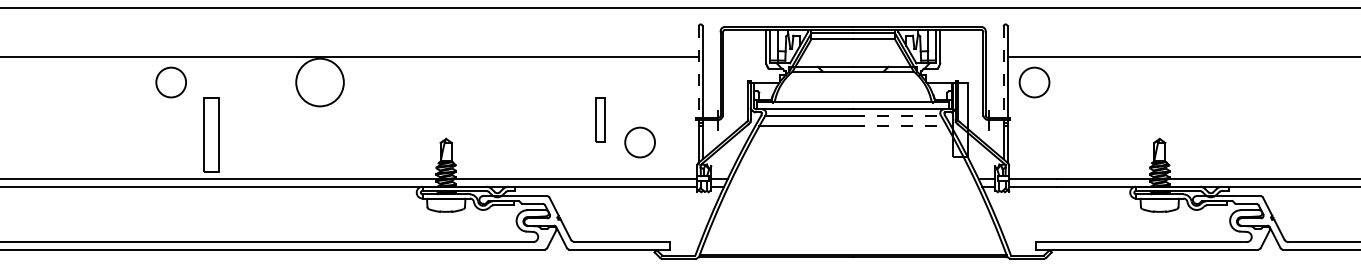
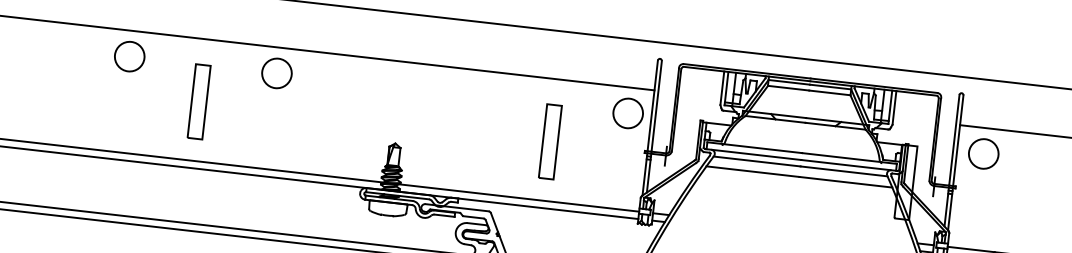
line: (698, 72) -> (652, 106), dashed -> solid
line: (1003, 72) -> (954, 140), dashed -> solid
circle: (319, 82) -> (276, 73), size x0.62
line: (897, 115) -> (844, 171), dashed -> solid
part: (600, 119) -> (550, 141), size x1.67
line: (900, 126) -> (846, 182), dashed -> solid
part: (211, 134) -> (199, 101), moved
circle: (639, 142) -> (627, 113), moved

